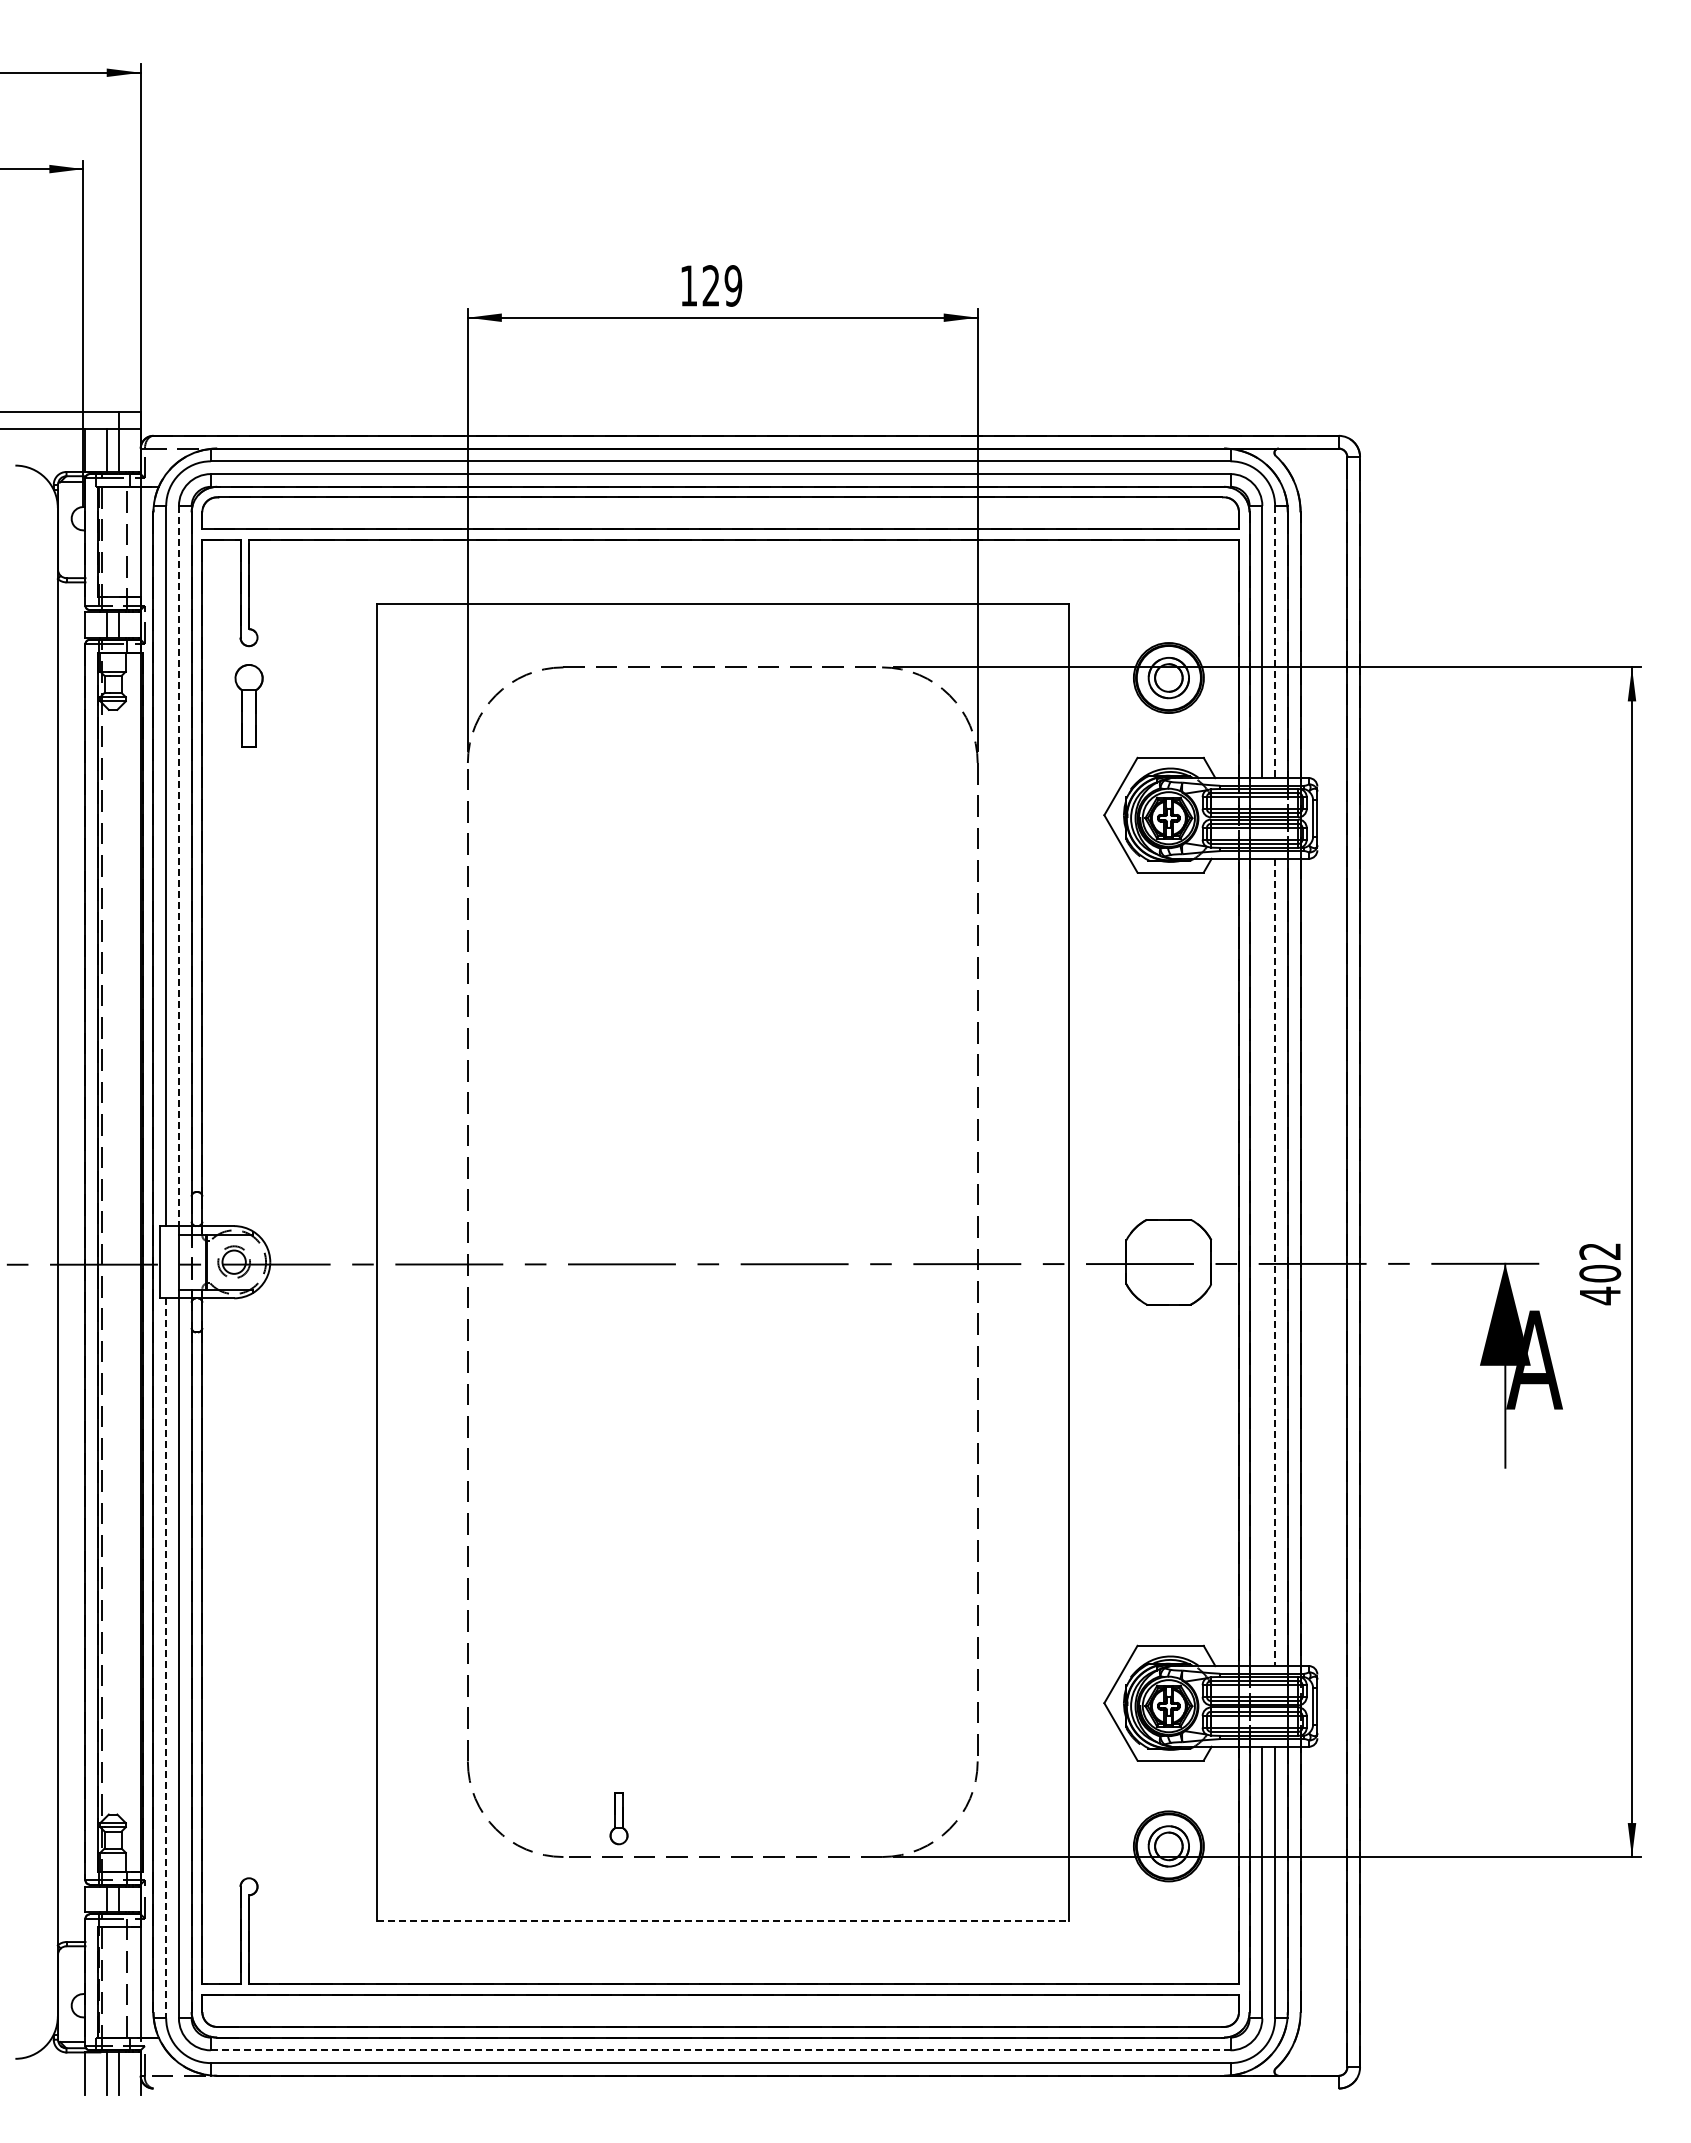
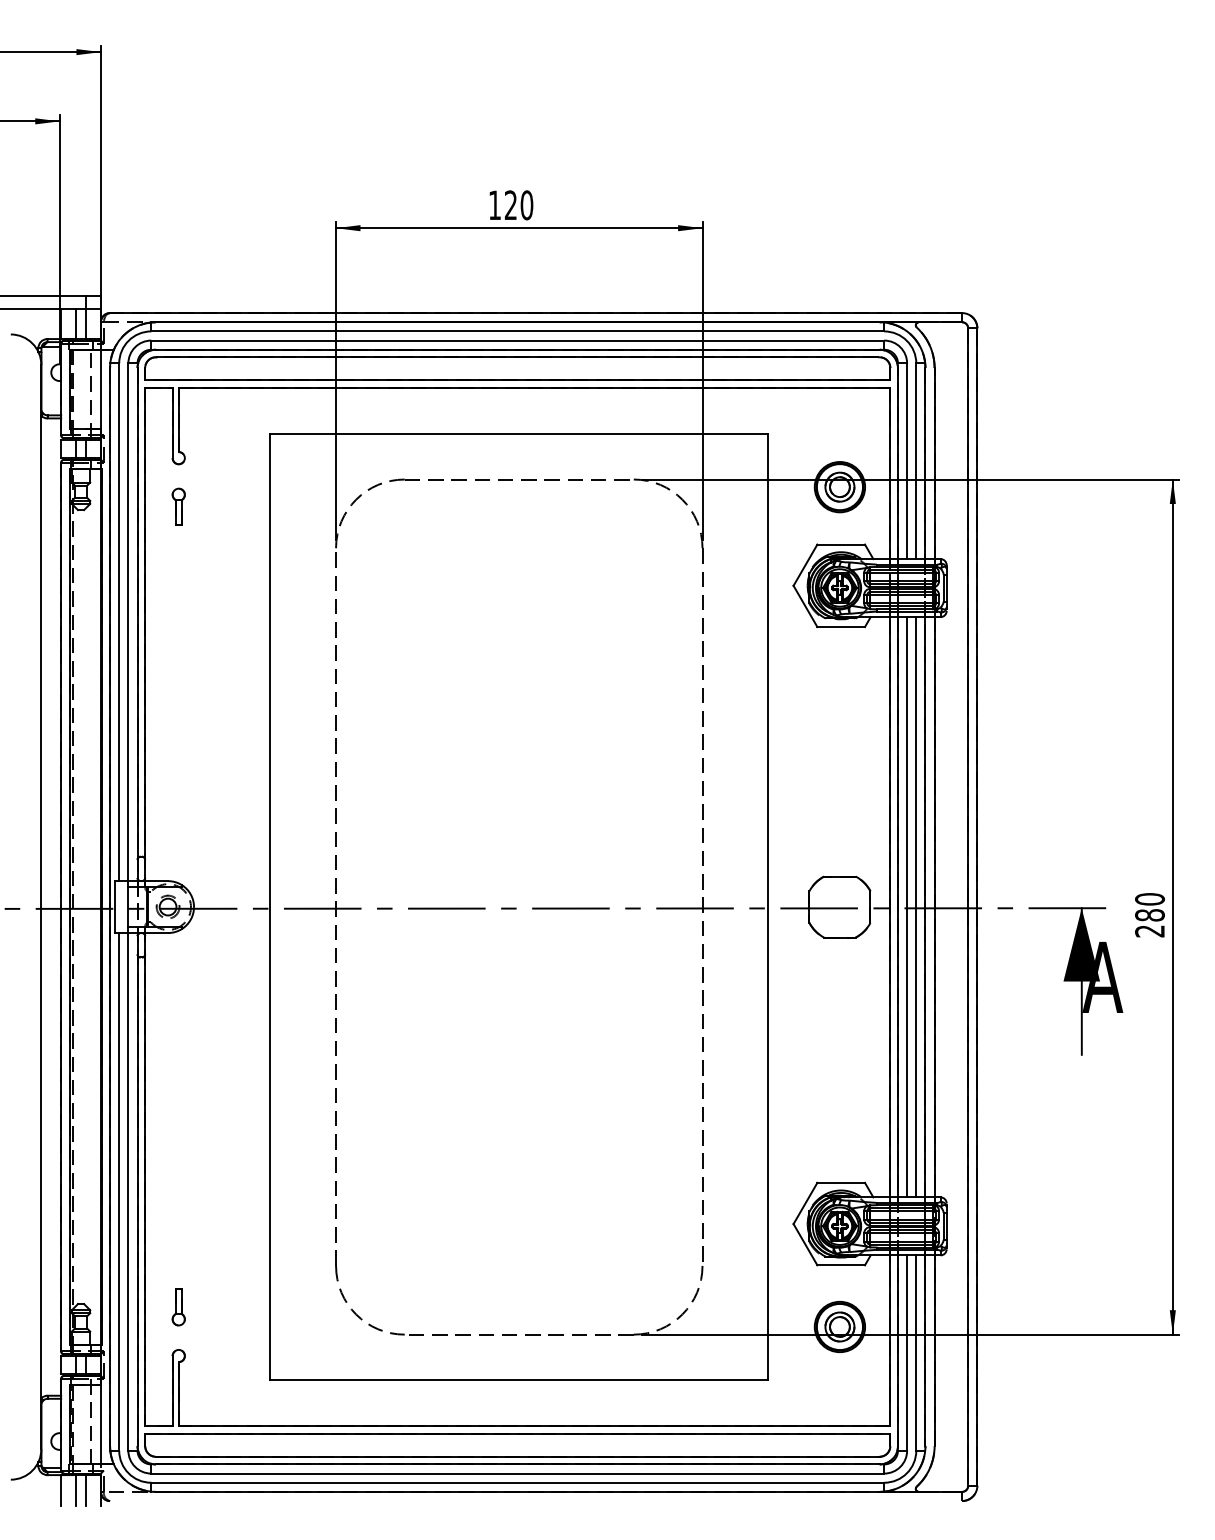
text: (733, 285) -> (526, 205), 129 -> 120
line: (1275, 642) -> (916, 461), dashed -> solid
part: (248, 705) -> (178, 506), size x0.62
line: (178, 866) -> (128, 622), dashed -> solid
line: (1262, 1262) -> (907, 907), added
line: (1275, 1262) -> (916, 907), dashed -> solid
text: (1600, 1273) -> (1150, 915), 402 -> 280
line: (166, 1658) -> (119, 1191), dashed -> solid
part: (618, 1818) -> (178, 1306), moved
line: (723, 1920) -> (519, 1380), dashed -> solid
line: (720, 2050) -> (517, 1473), dashed -> solid

